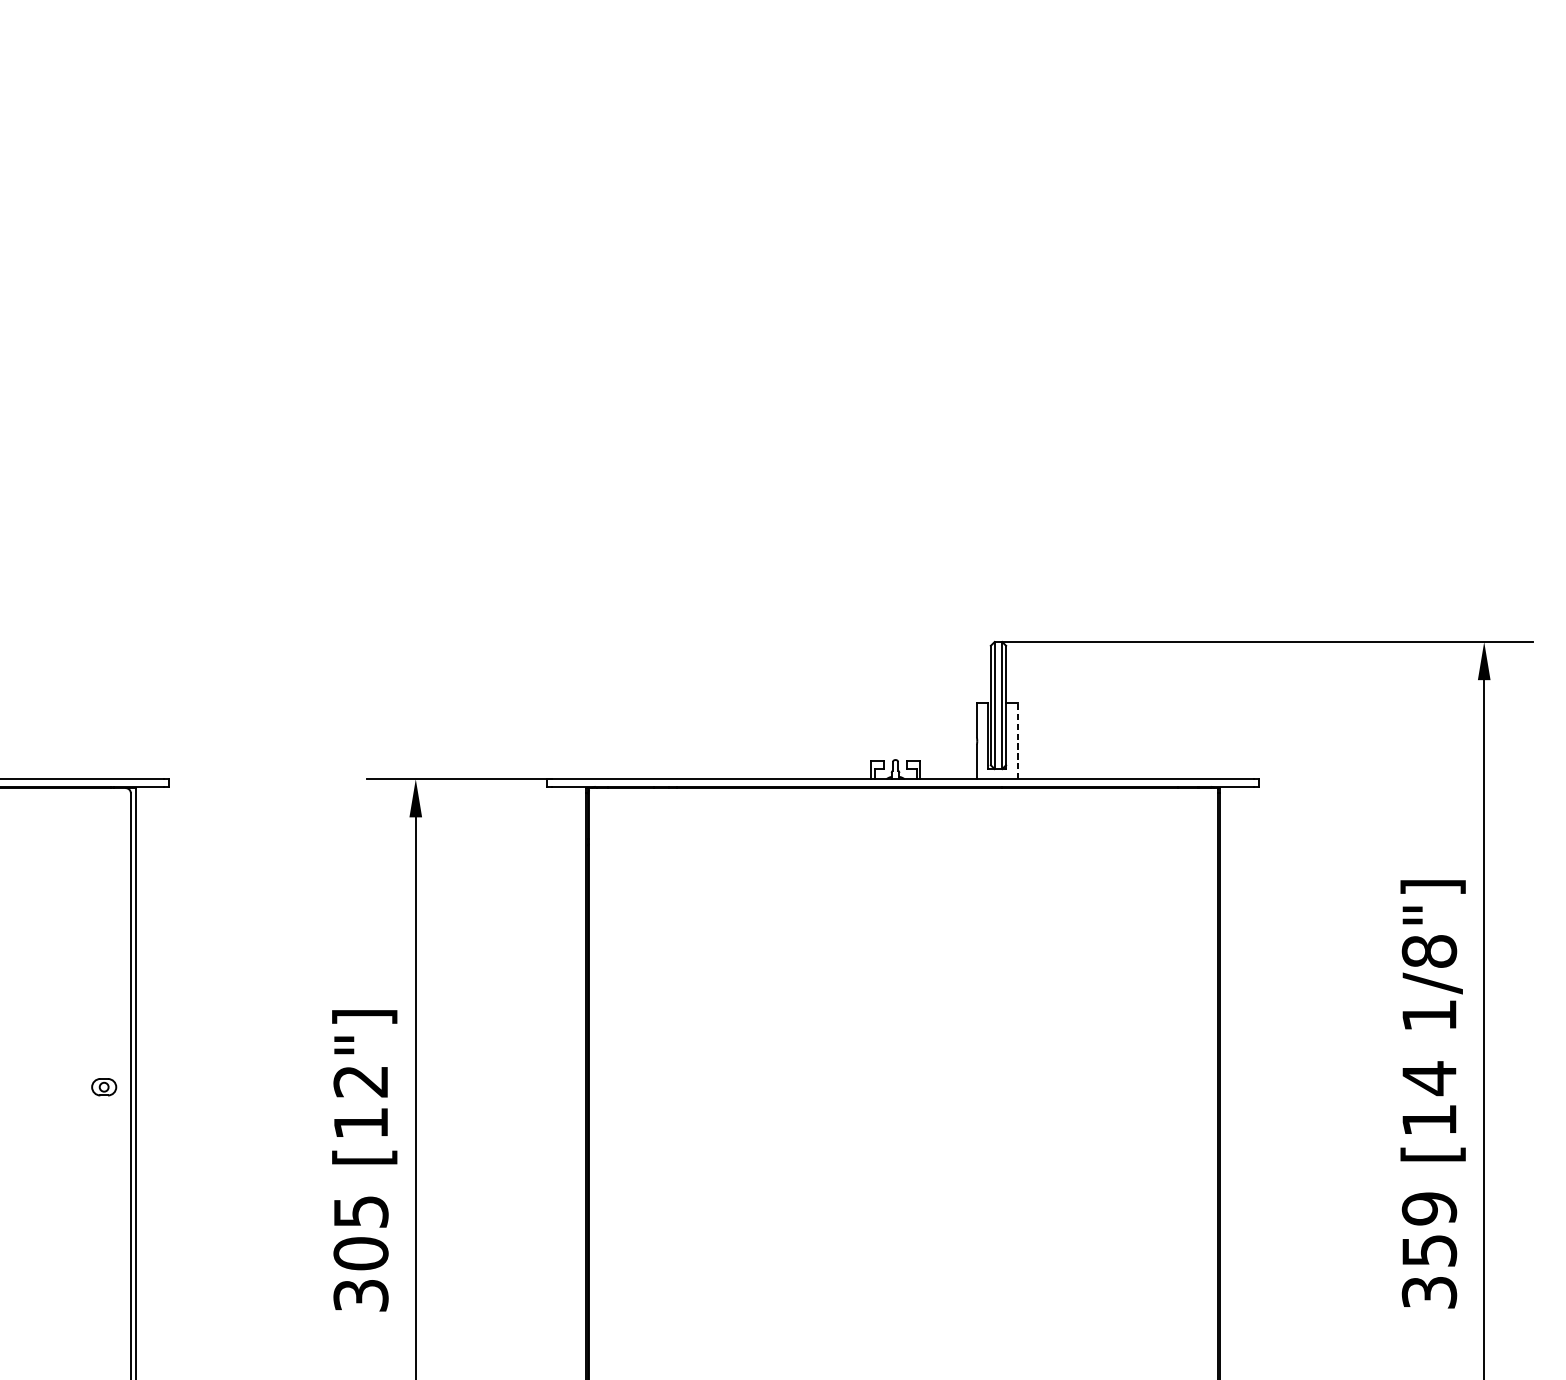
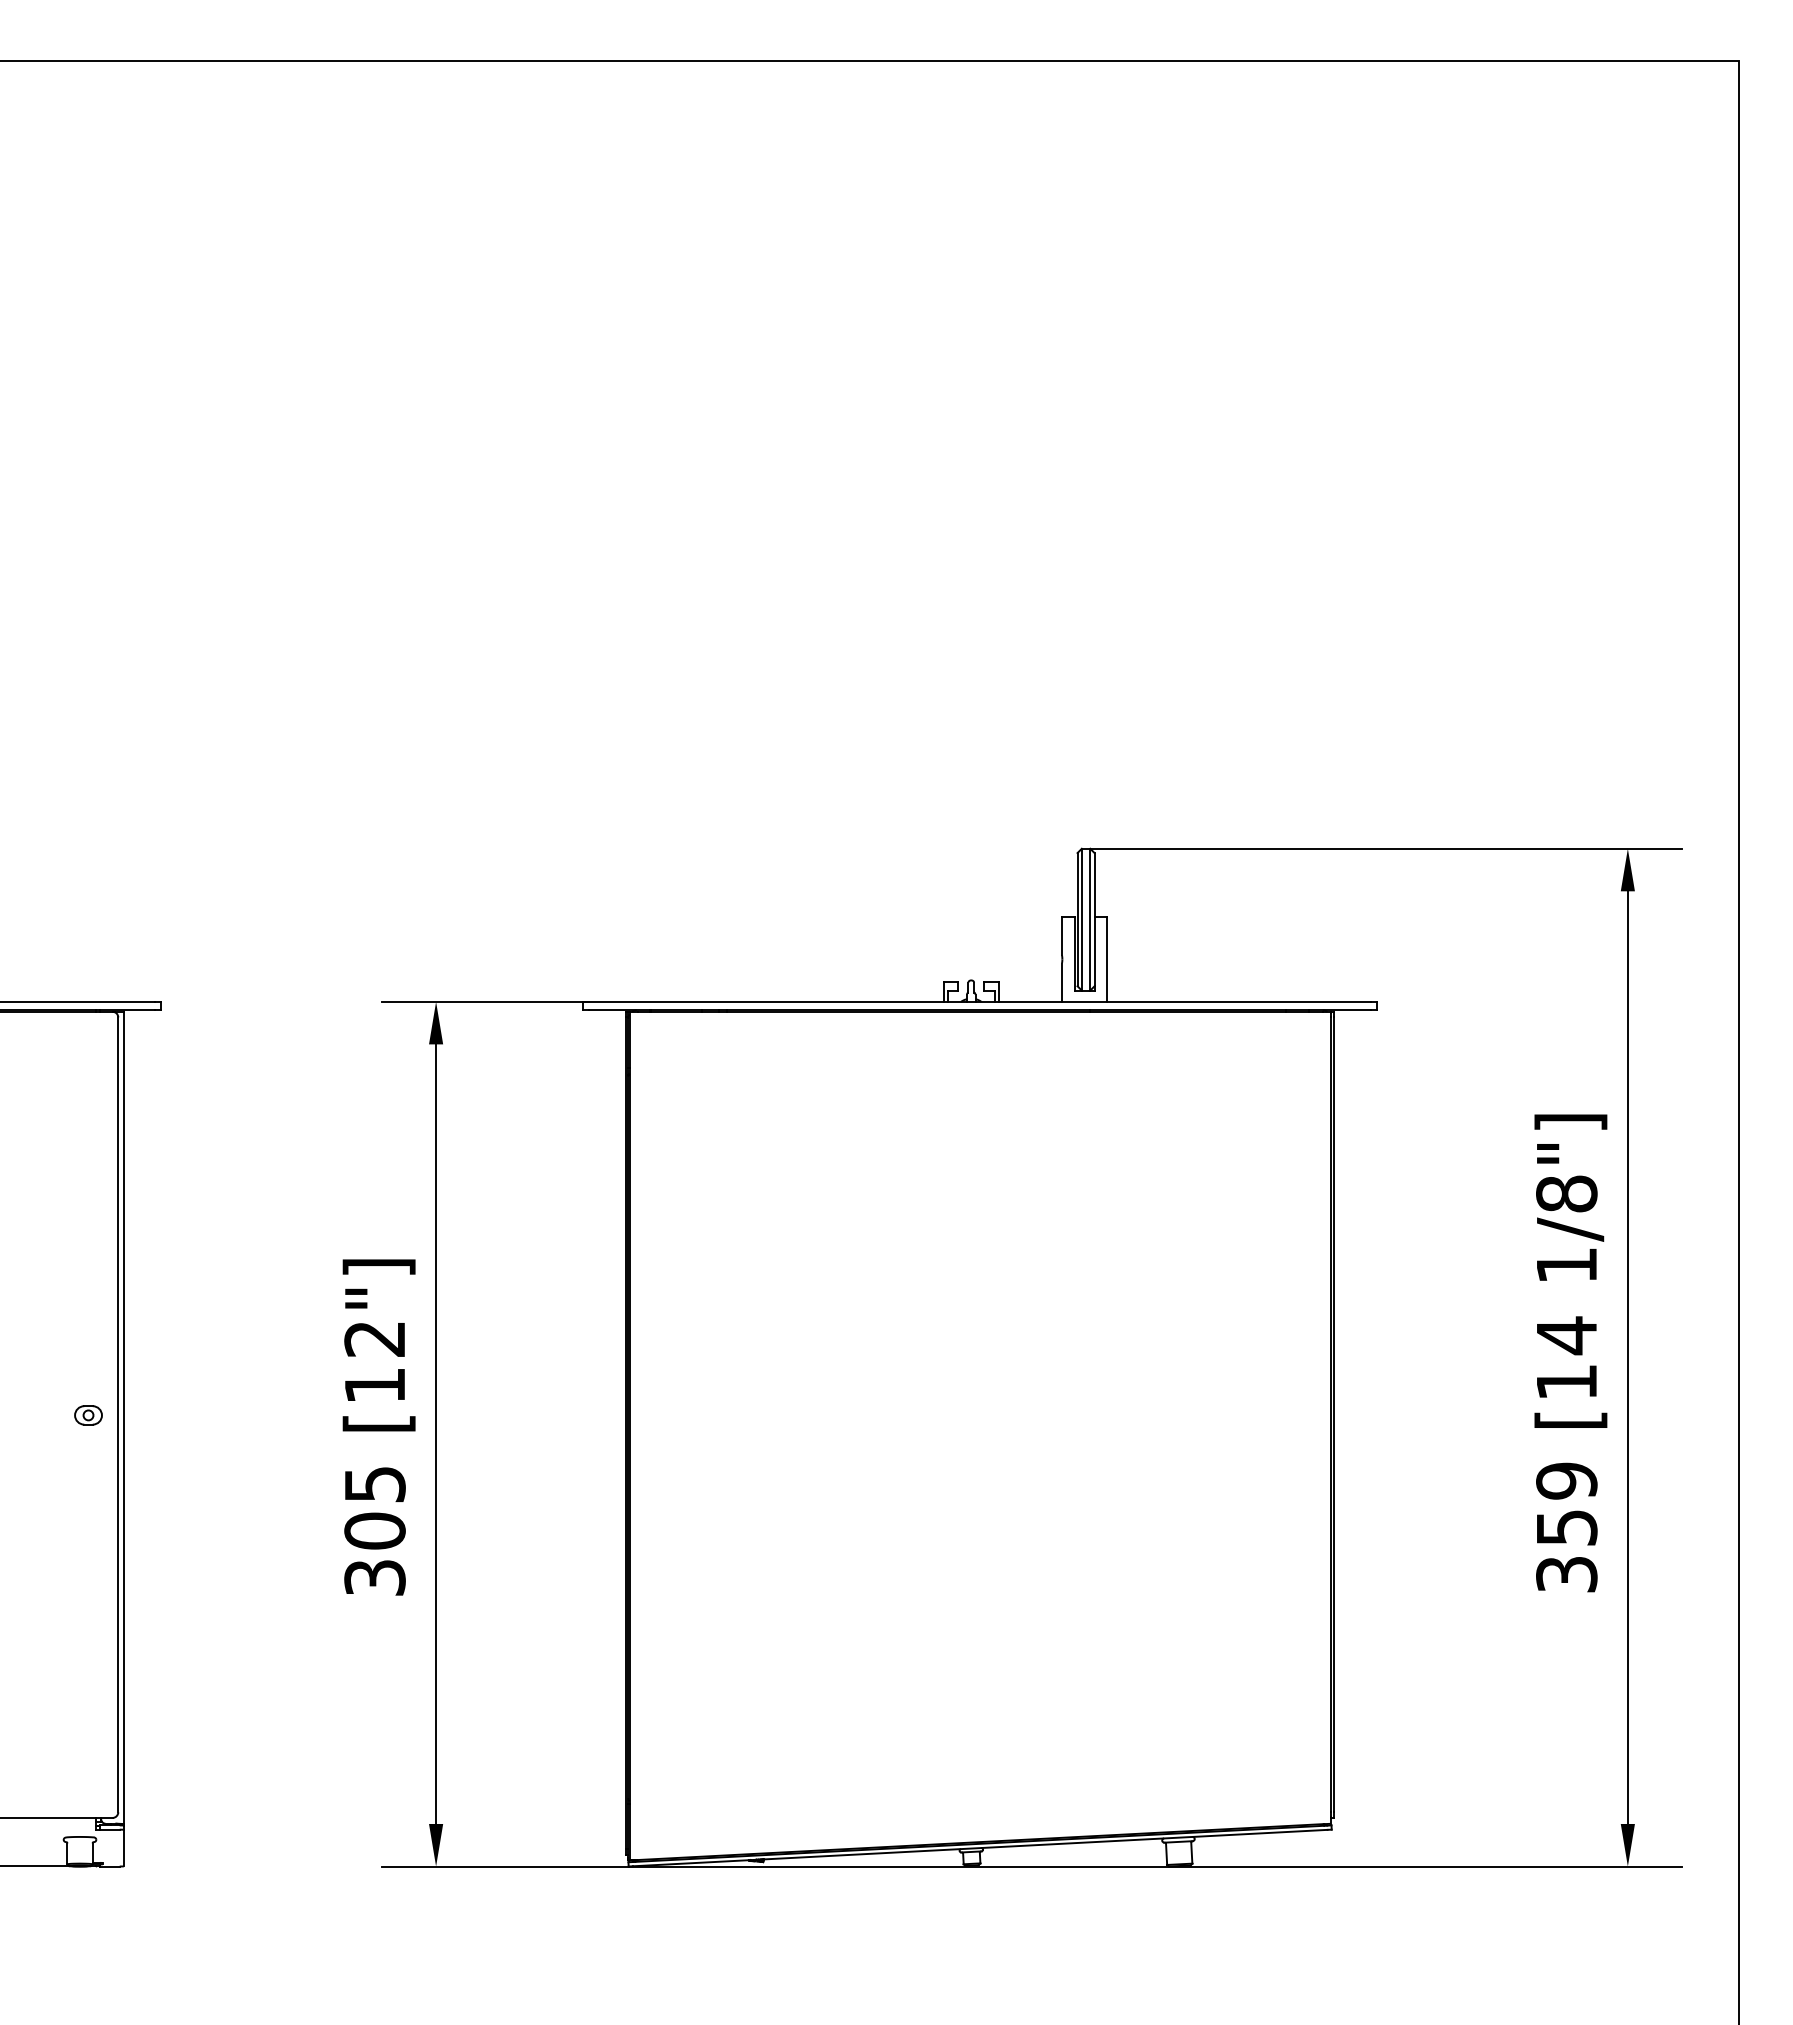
line: (1017, 741) -> (1107, 959), dashed -> solid
part: (104, 1087) -> (88, 1415), moved

